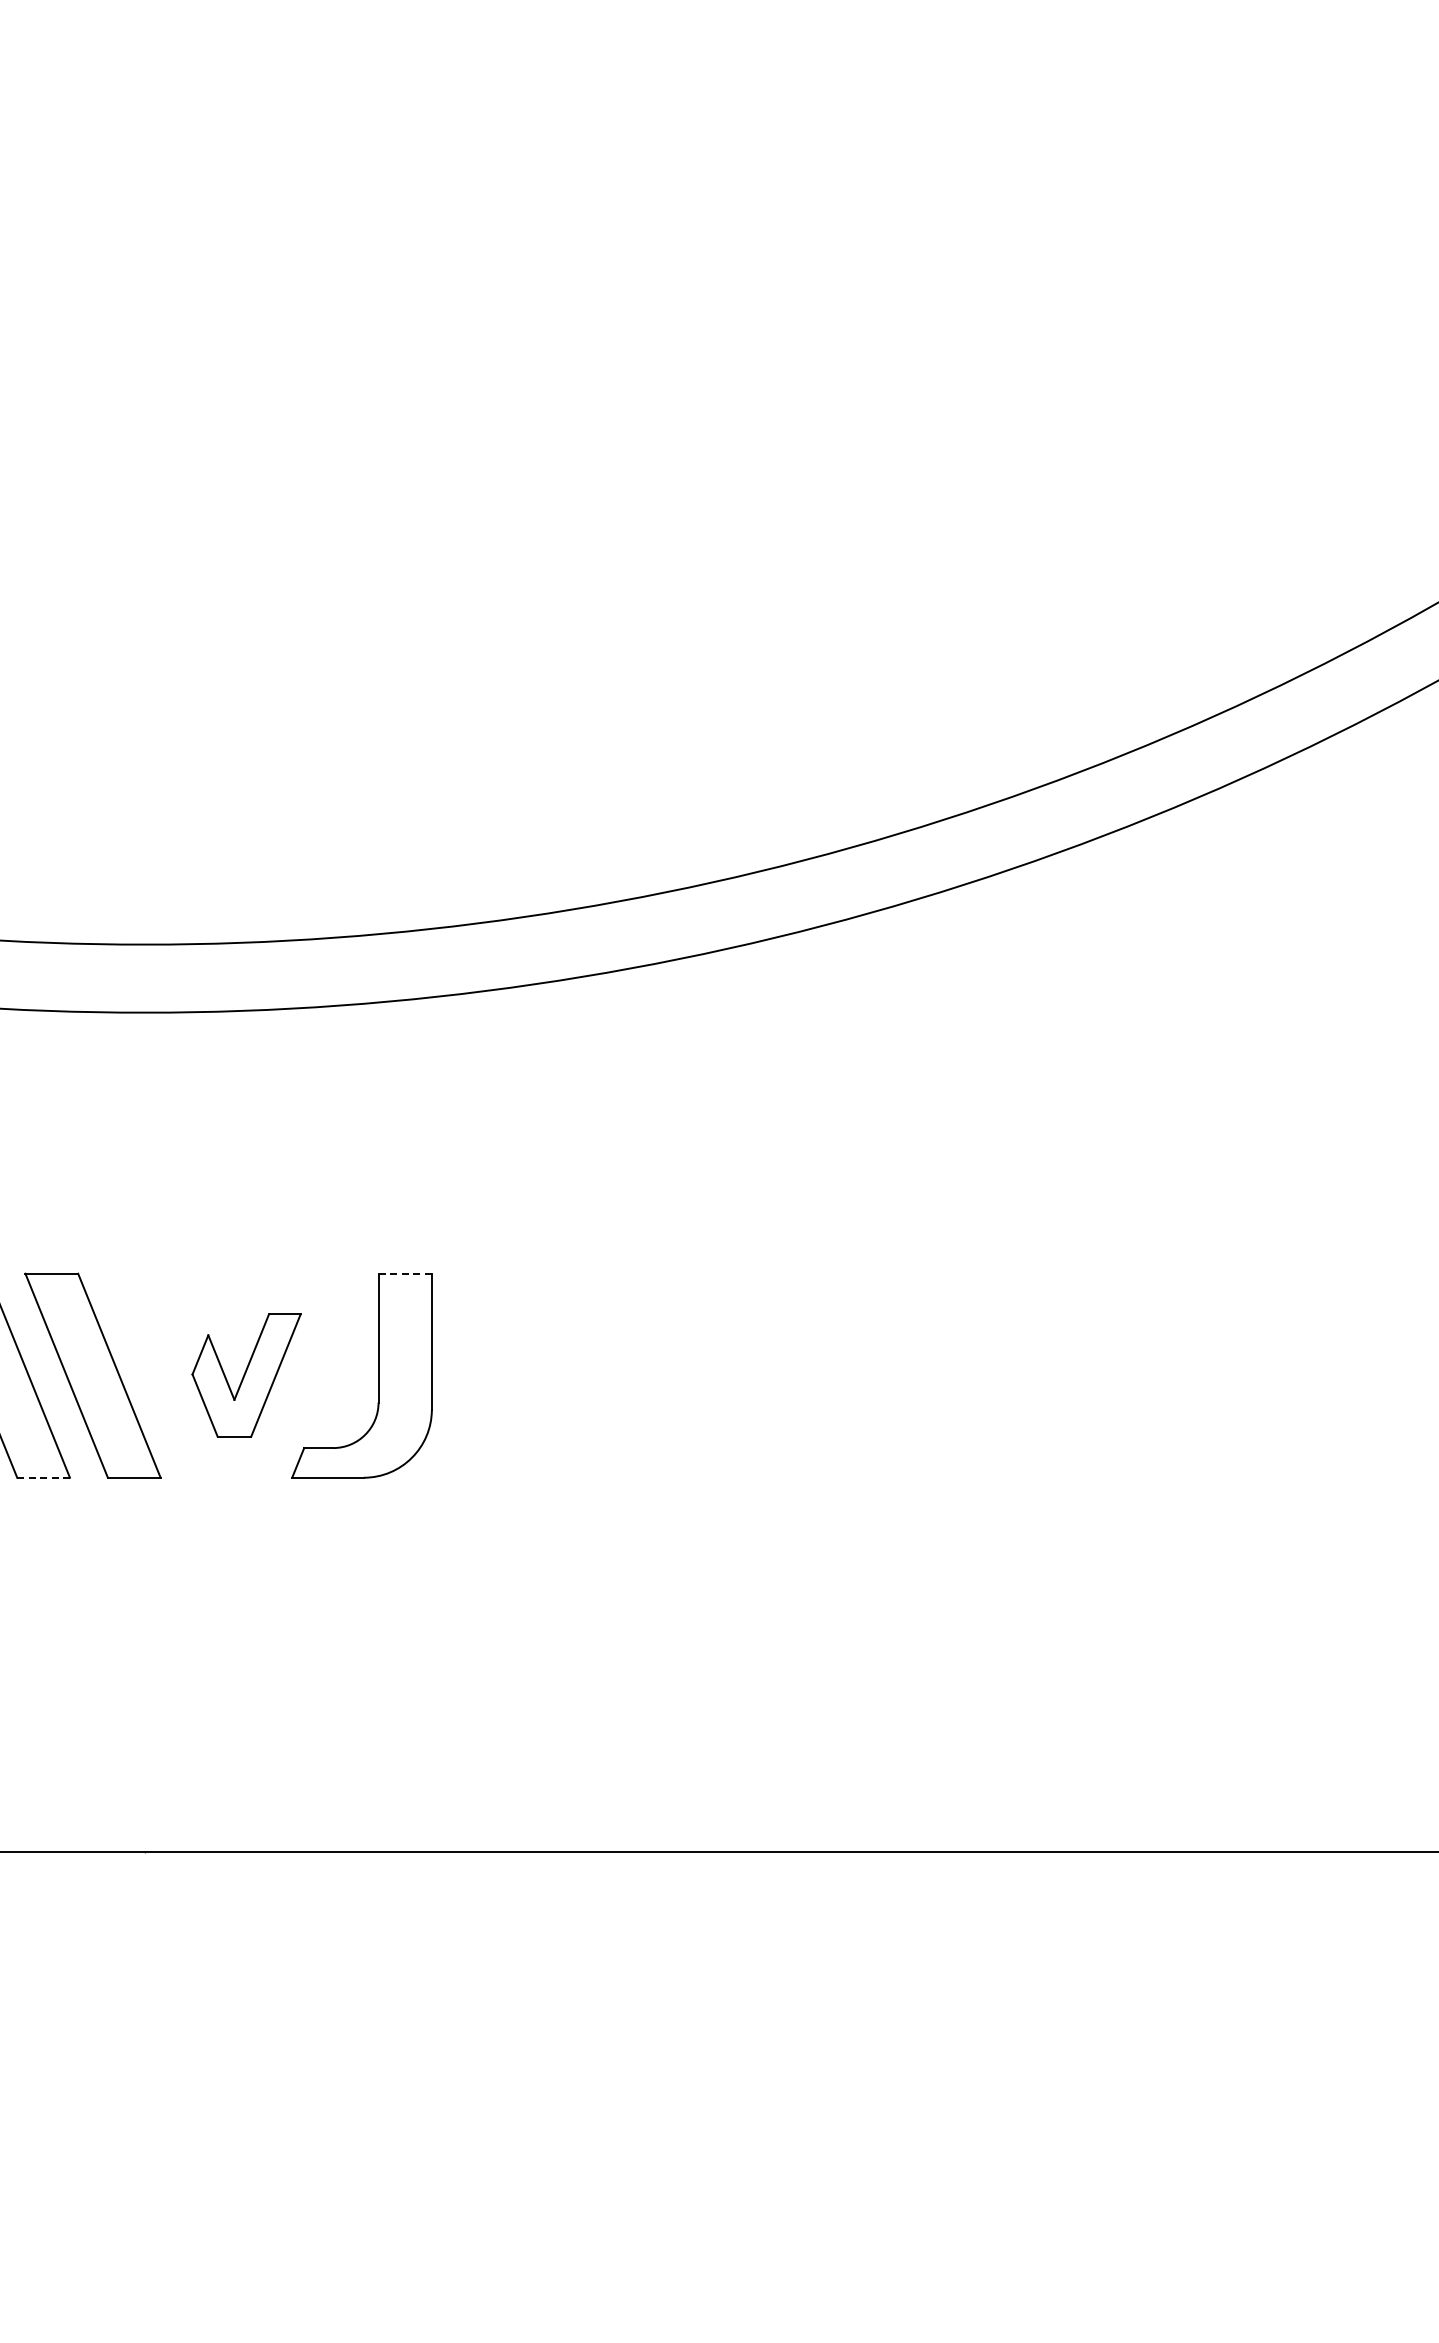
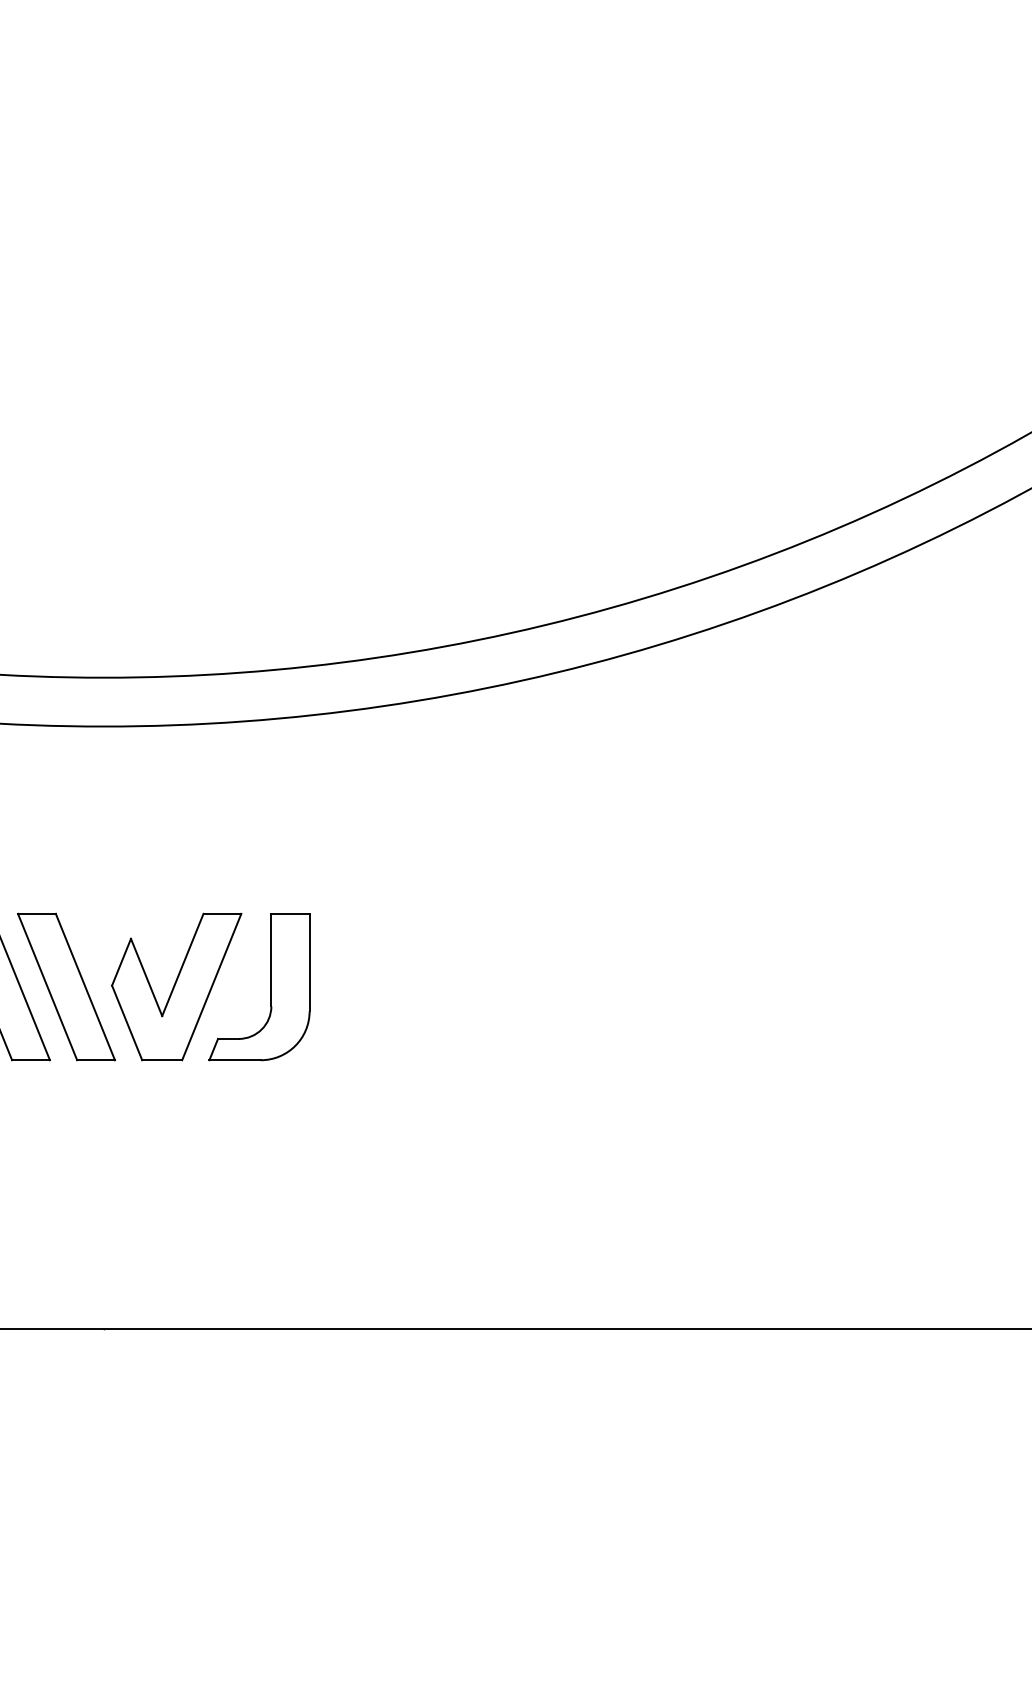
line: (405, 1273) -> (290, 913), dashed -> solid
part: (246, 1375) -> (176, 986), size x1.67
line: (44, 1477) -> (31, 1060), dashed -> solid

